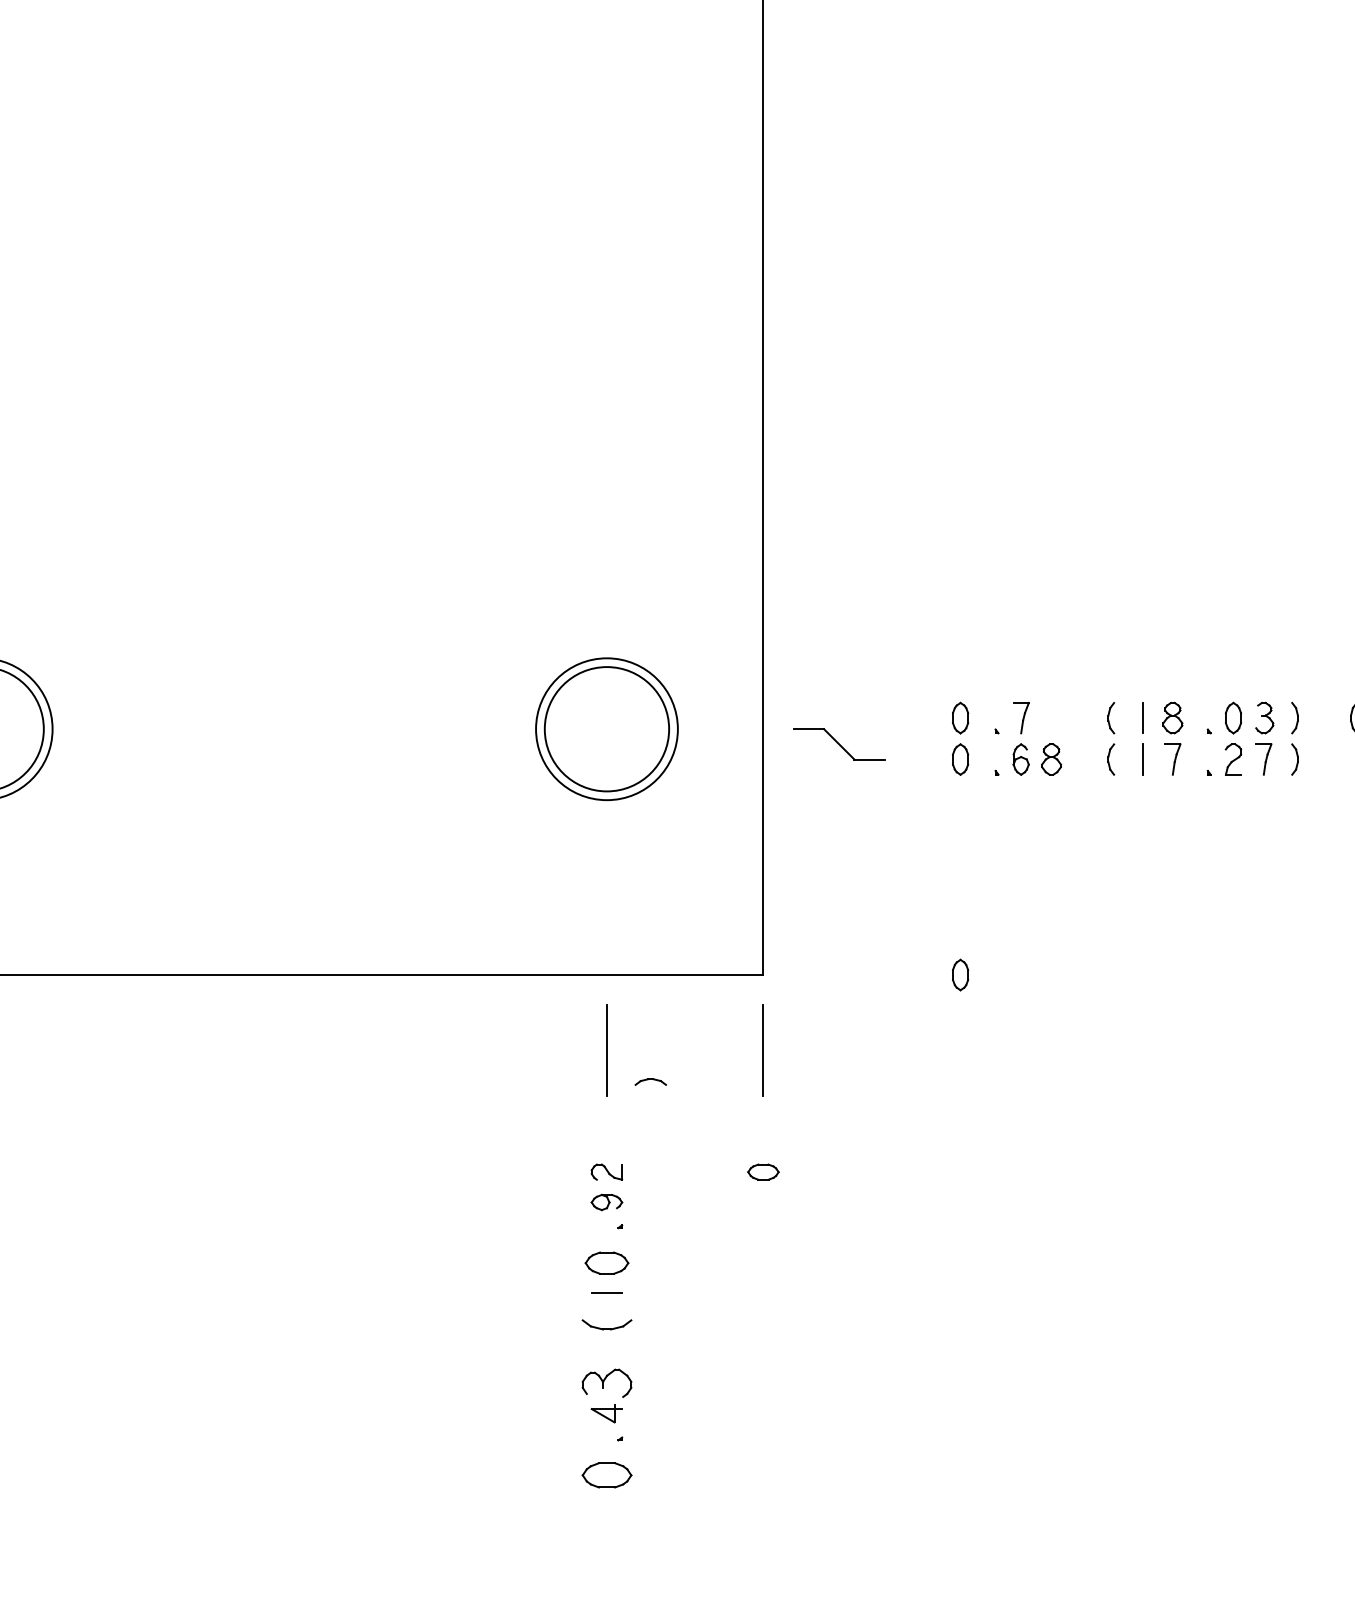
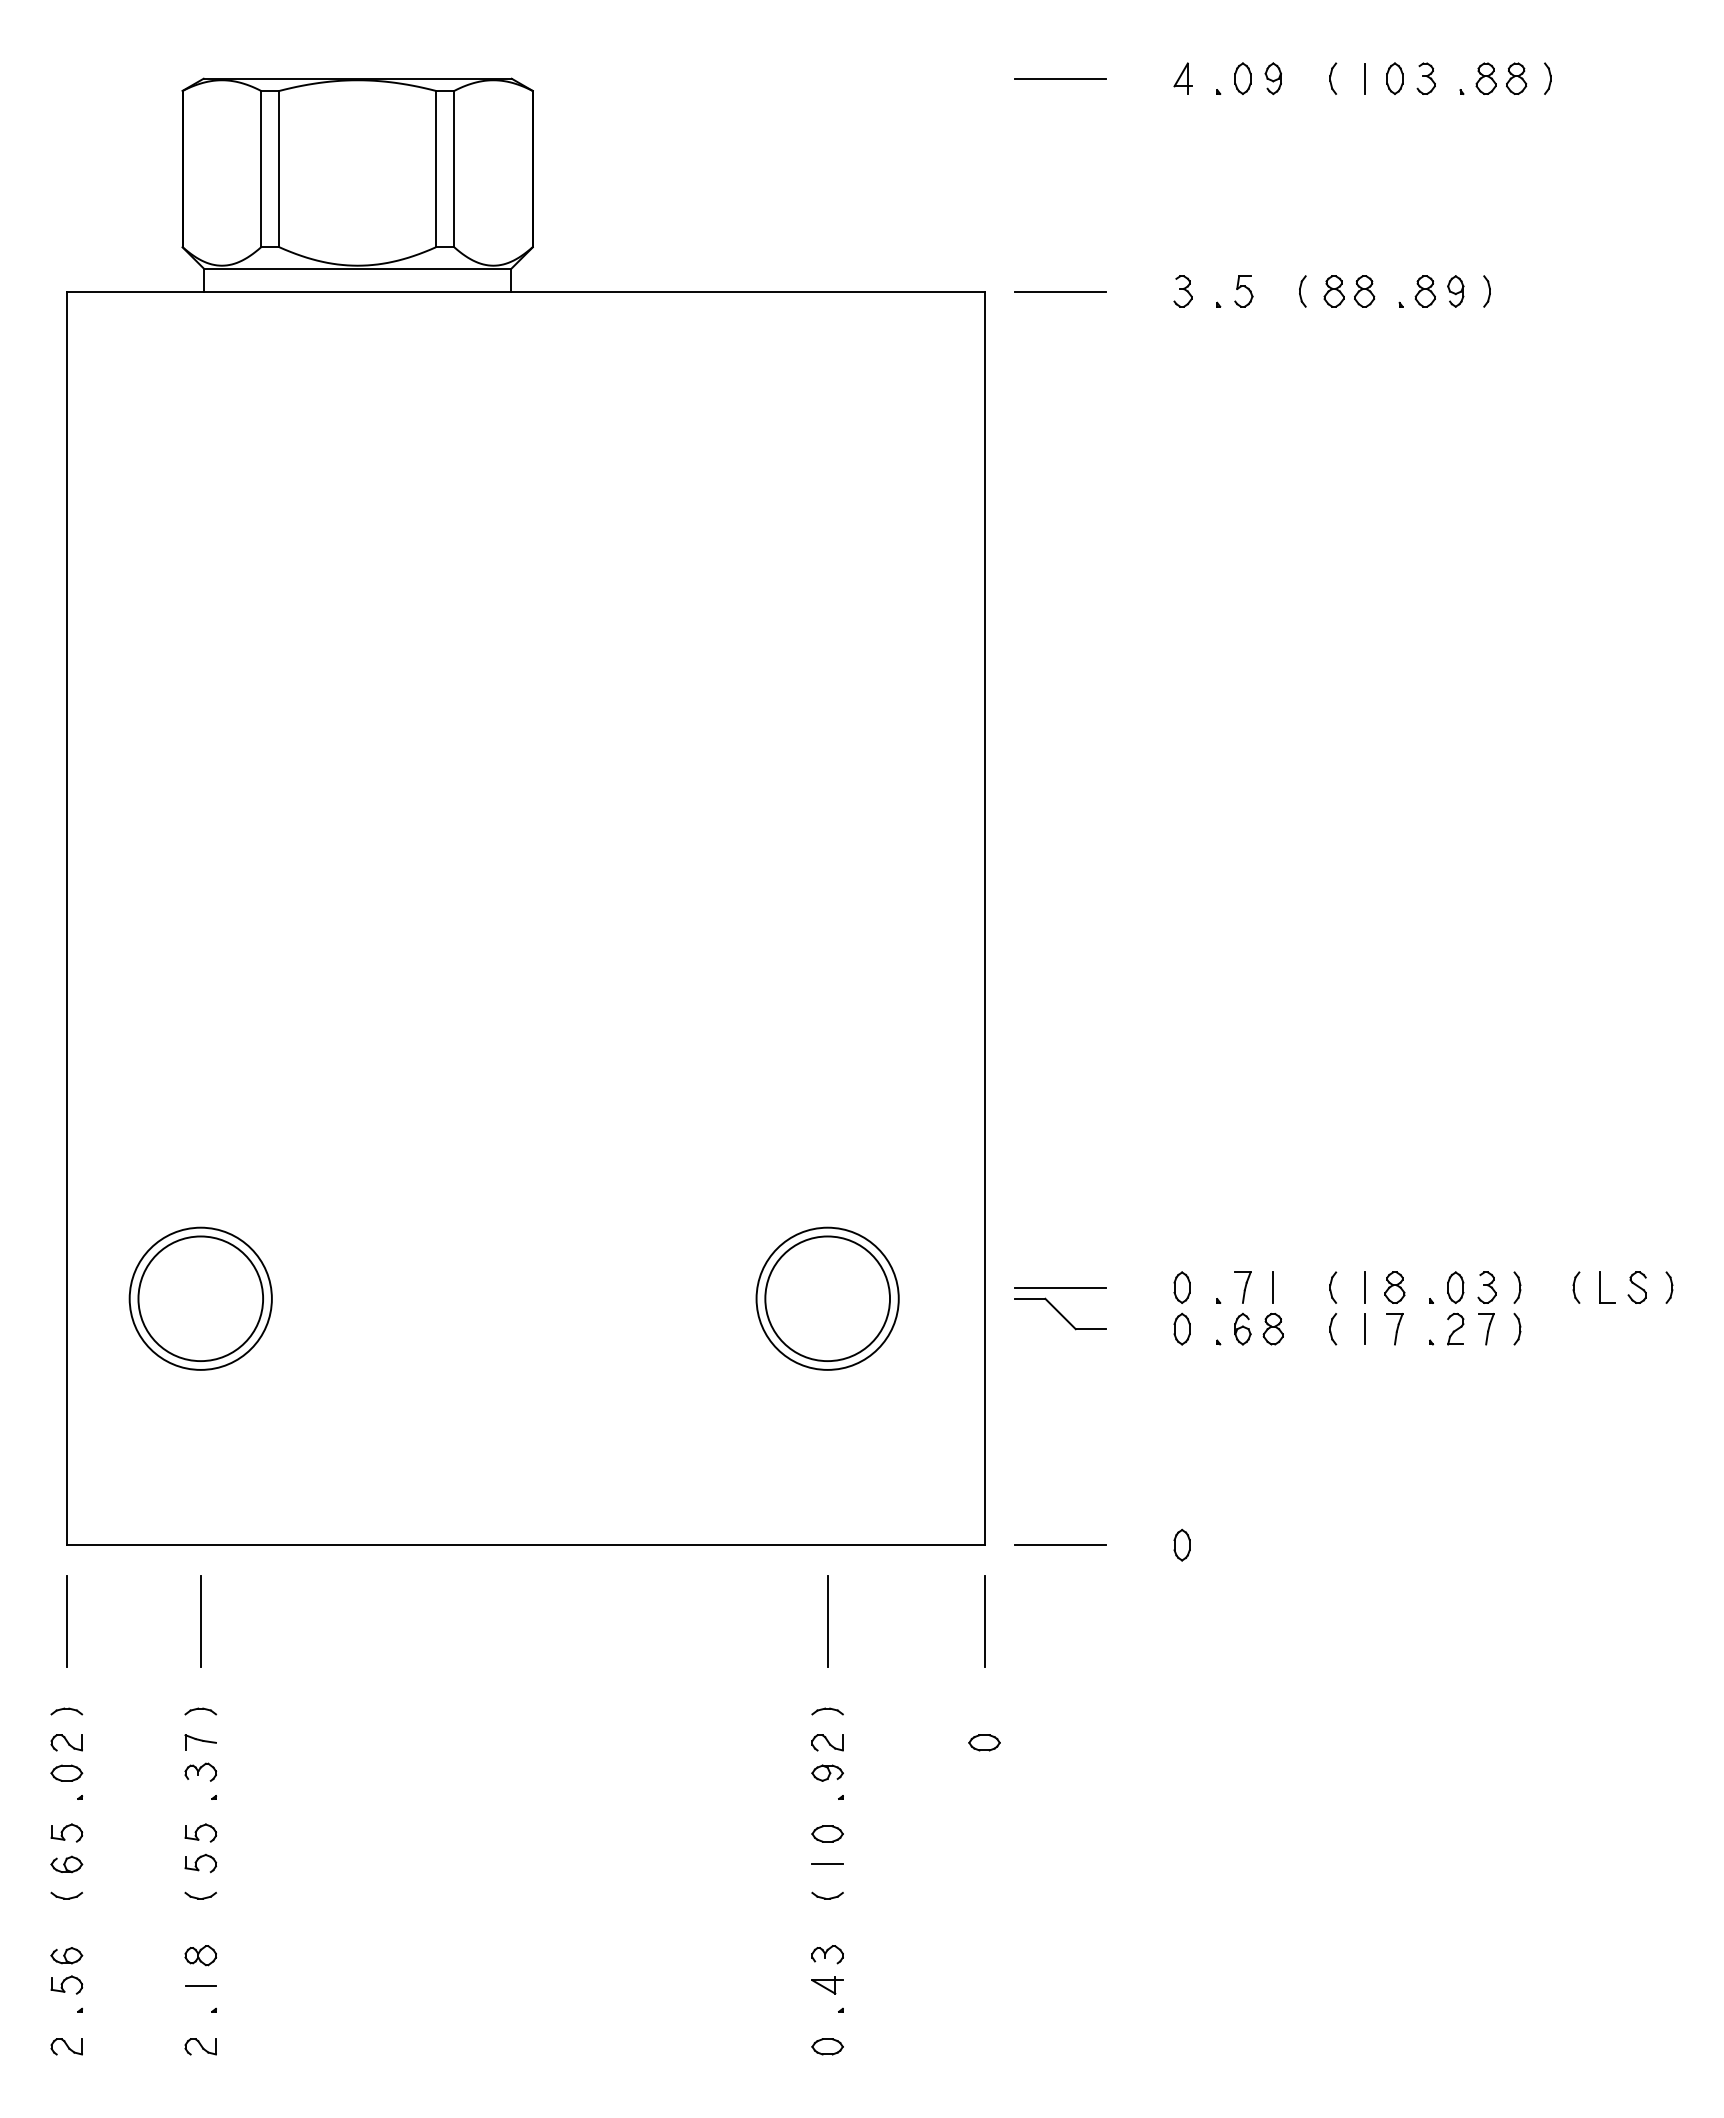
line: (839, 717) -> (1060, 1287), added
line: (1051, 717) -> (1273, 1287), added
line: (839, 975) -> (1060, 1545), added
part: (650, 1082) -> (827, 1711), moved
part: (606, 1262) -> (827, 1833), size x0.71
part: (606, 1324) -> (827, 1895), size x0.62
part: (606, 1383) -> (827, 1954), size x0.62
part: (606, 1475) -> (827, 2046), size x0.62

